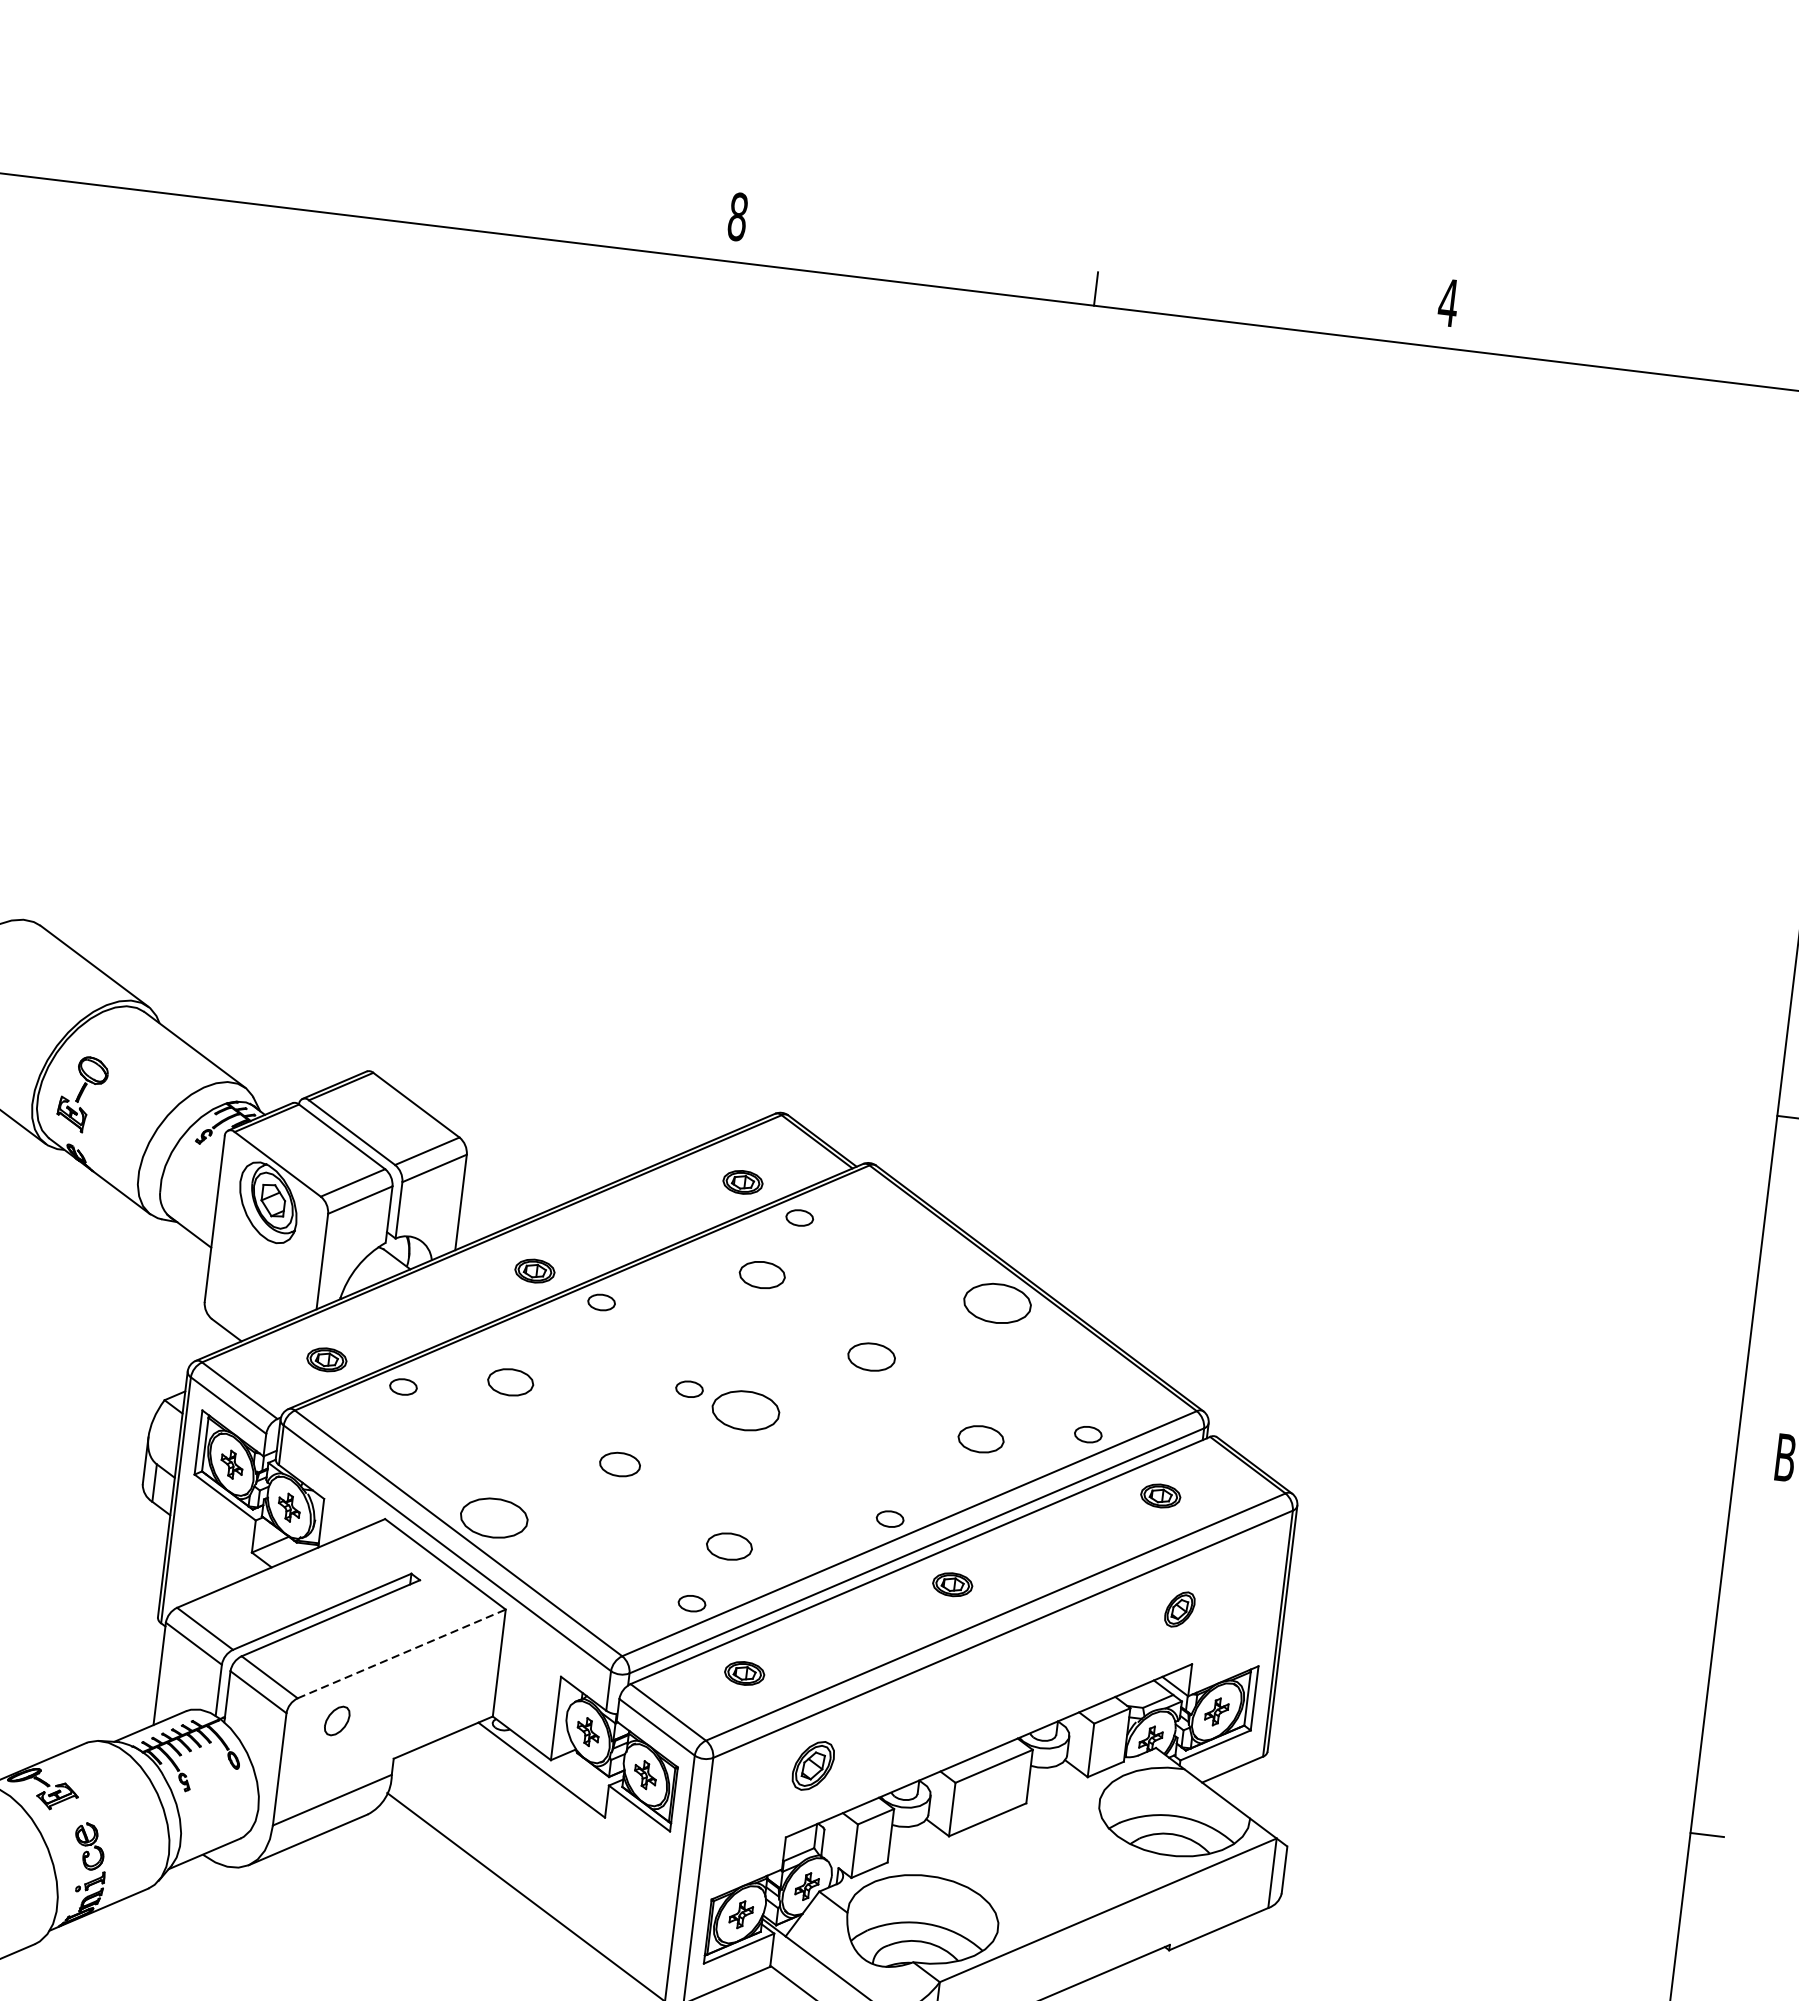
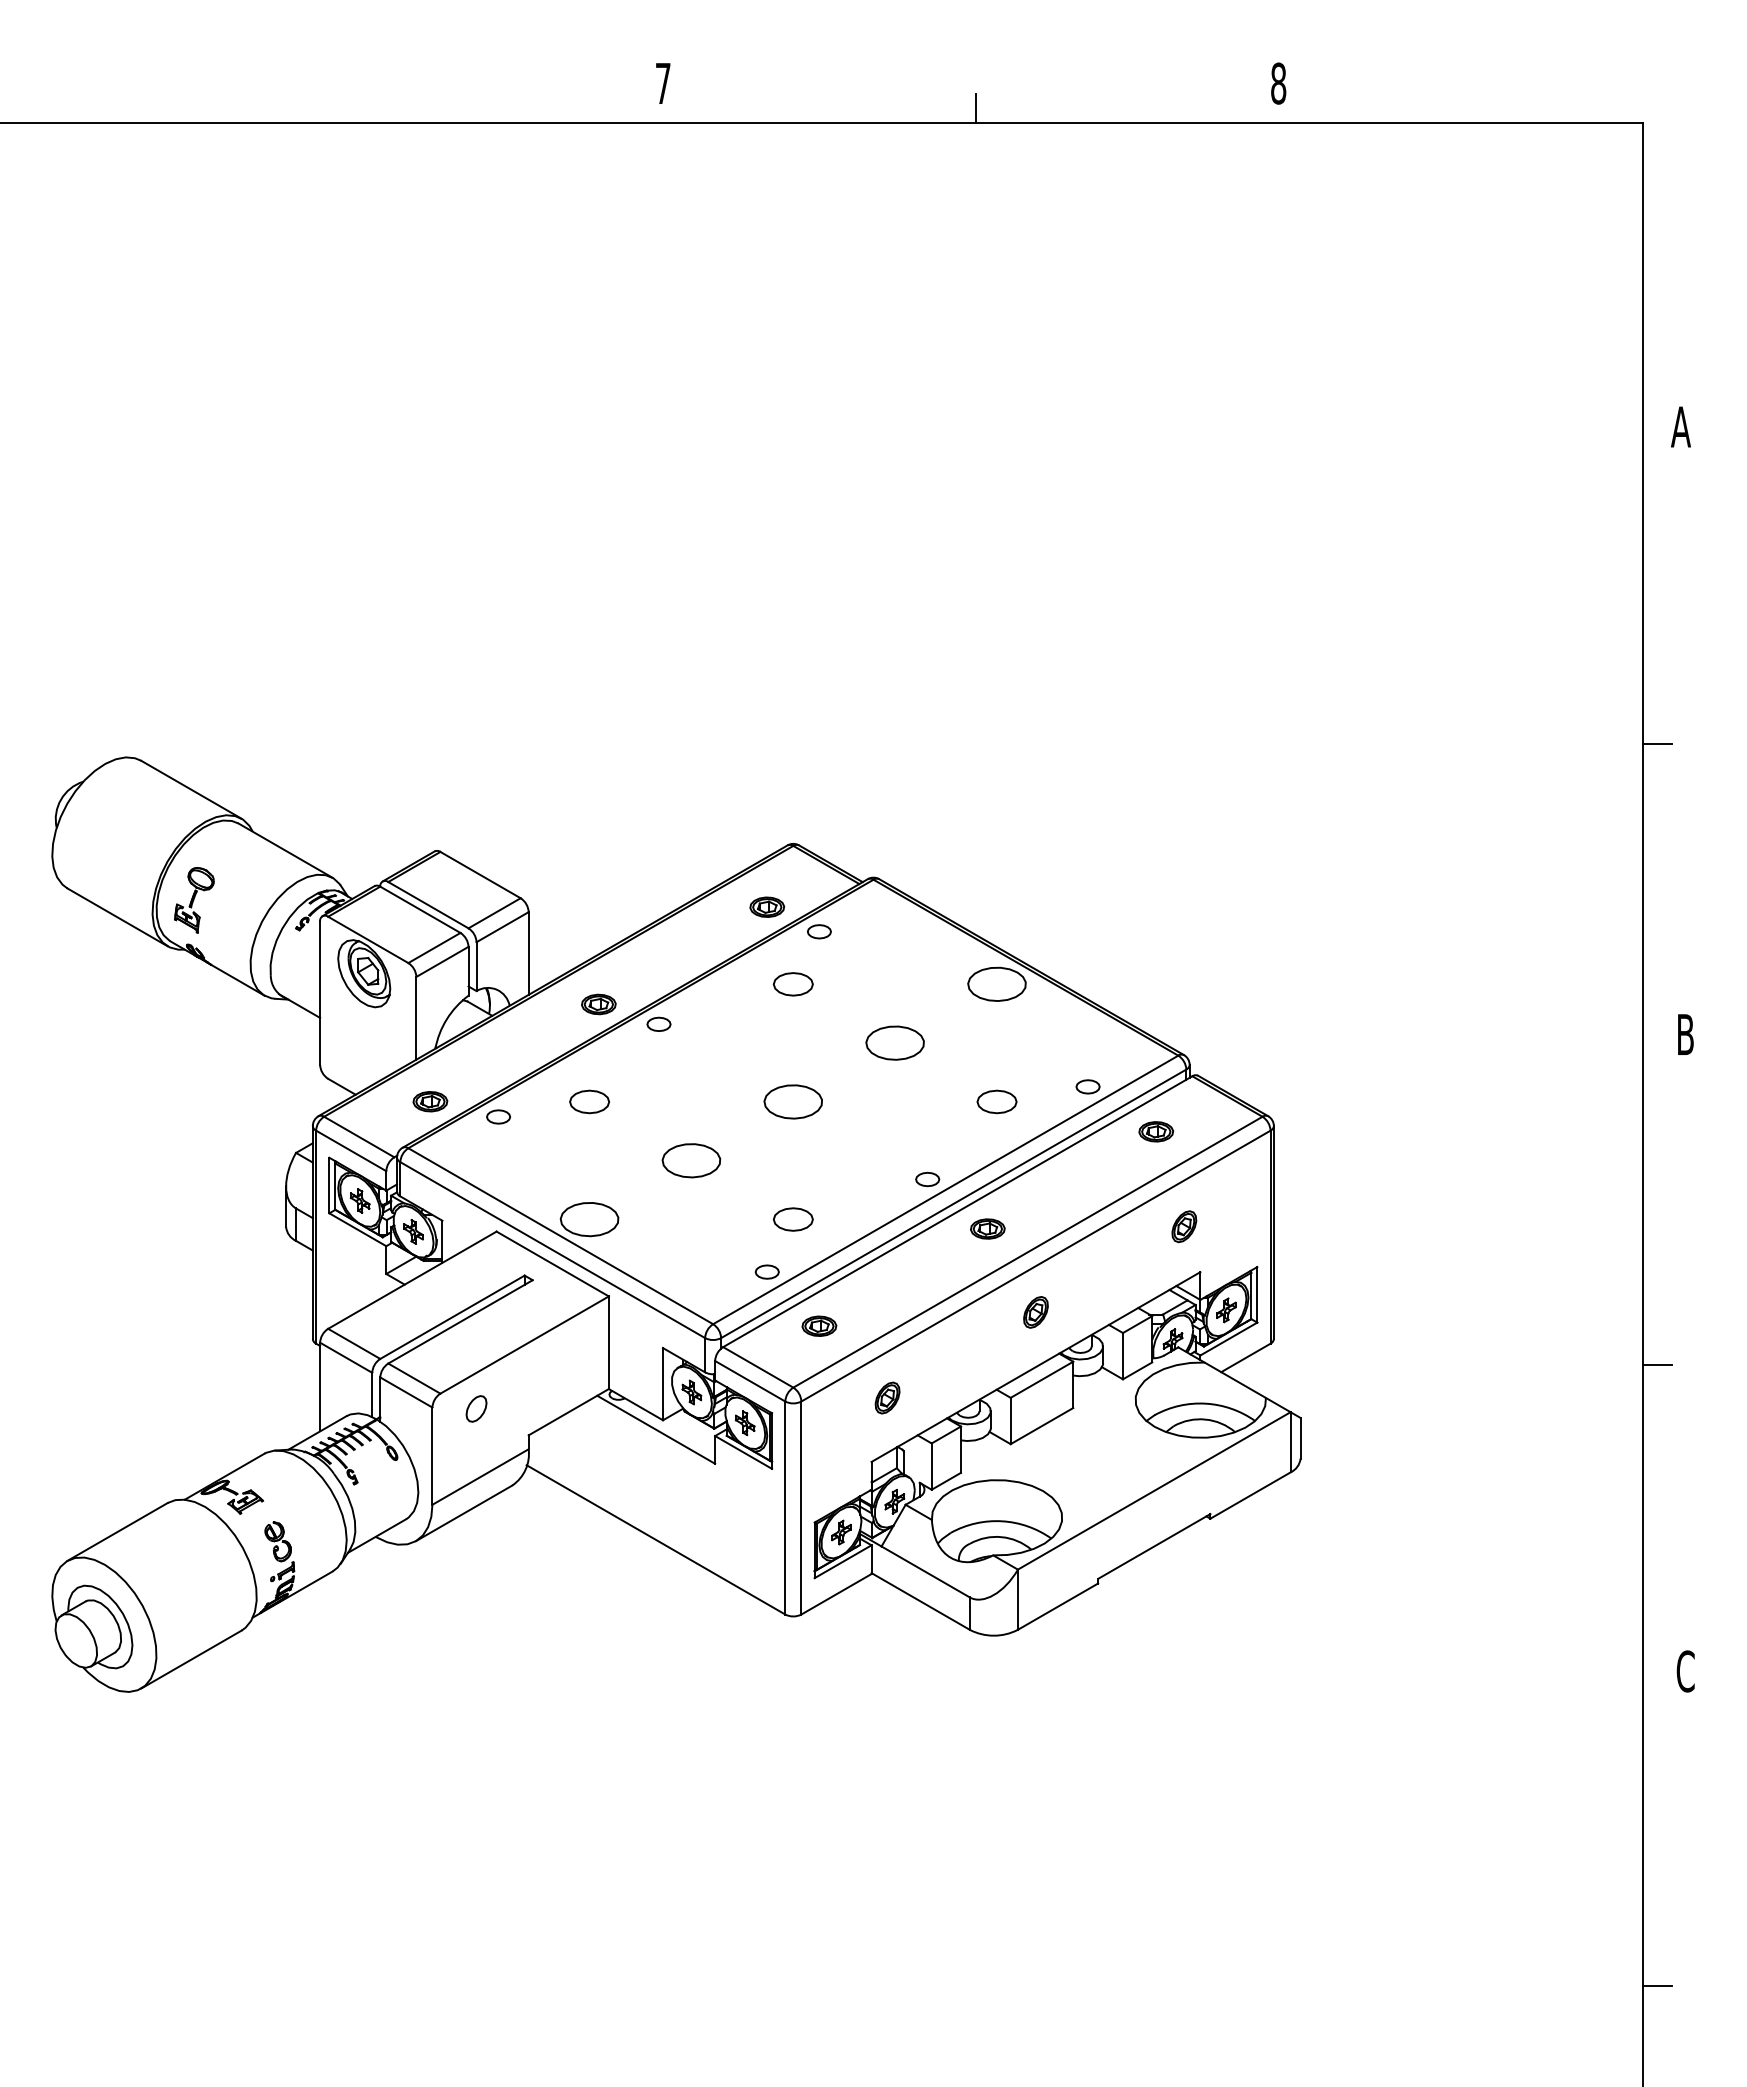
text: (737, 216) -> (662, 83), 8 -> 7
text: (1448, 302) -> (1278, 83), 4 -> 8
part: (870, 1356) -> (894, 1042), size x1.43
part: (689, 1388) -> (742, 1088), removed
part: (620, 1464) -> (691, 1160), size x1.67
line: (402, 1653) -> (525, 1344), dashed -> solid
part: (996, 1687) -> (1035, 1312), added
part: (813, 1765) -> (887, 1397), size x0.71

